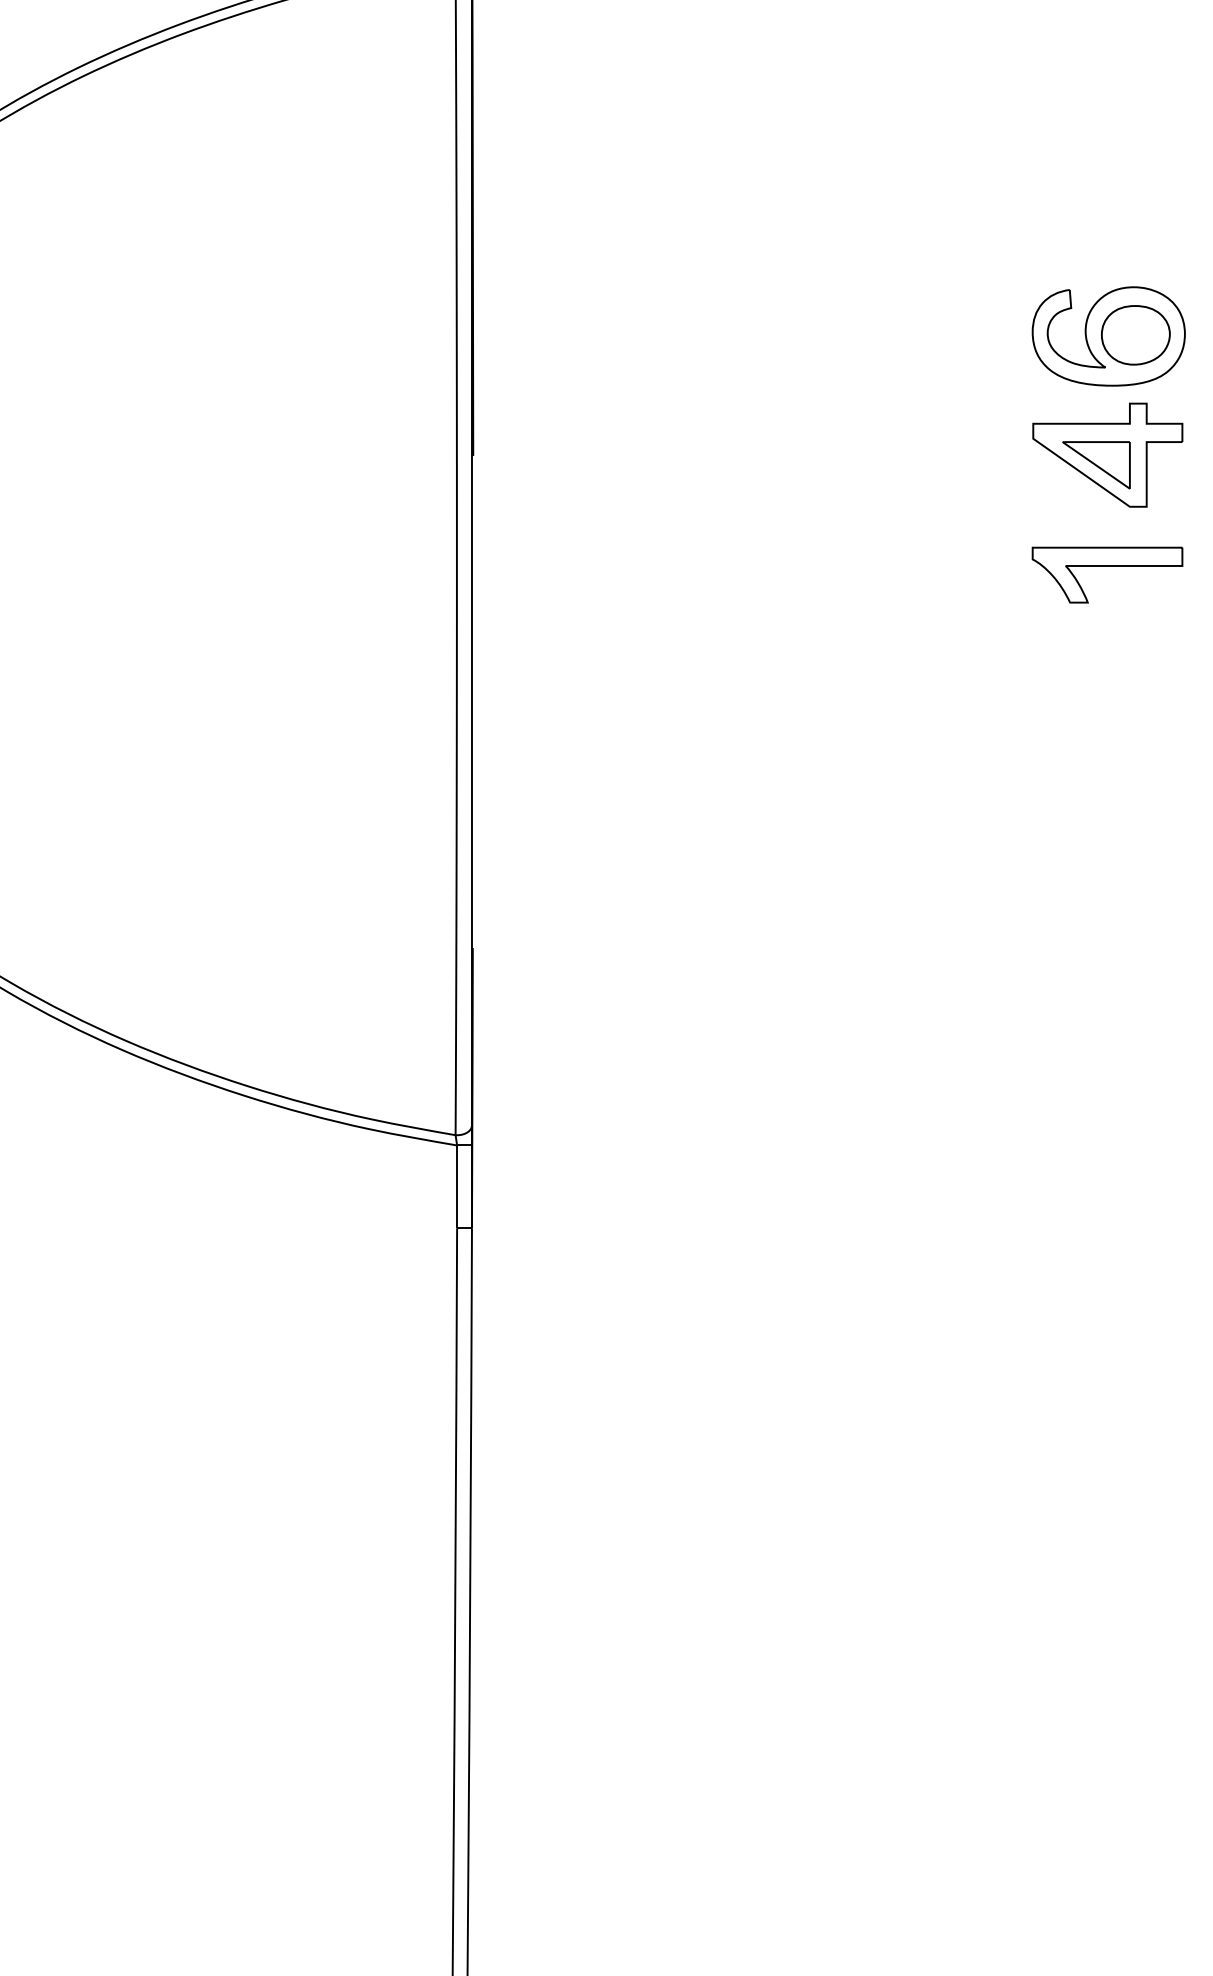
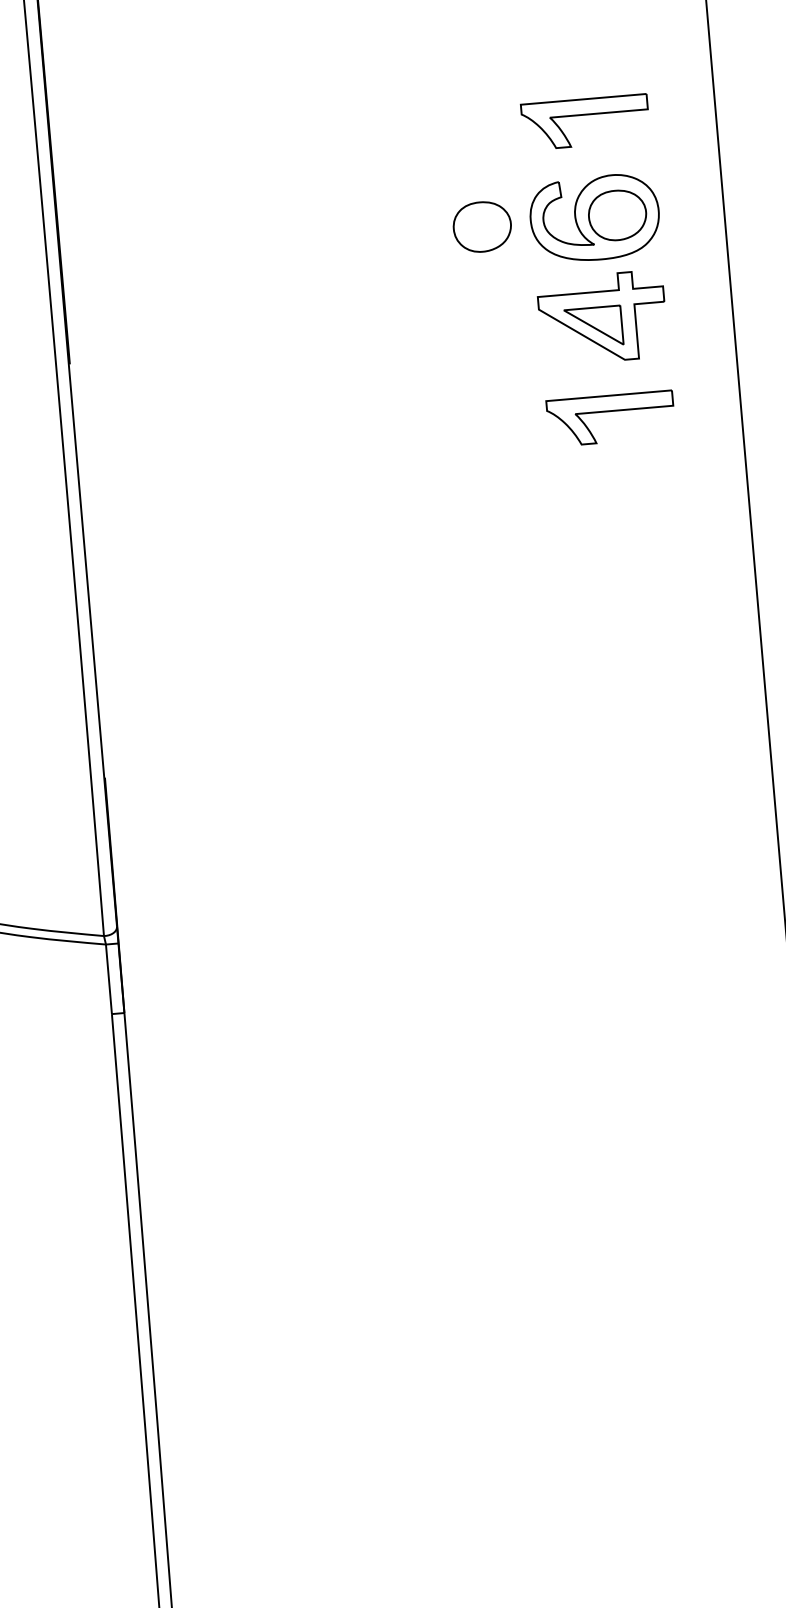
part: (1107, 213) -> (585, 115), added
part: (974, 335) -> (482, 227), added

